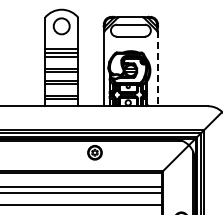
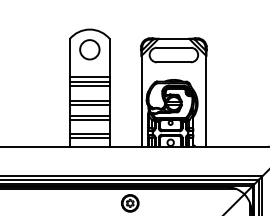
line: (157, 69) -> (206, 102), dashed -> solid

